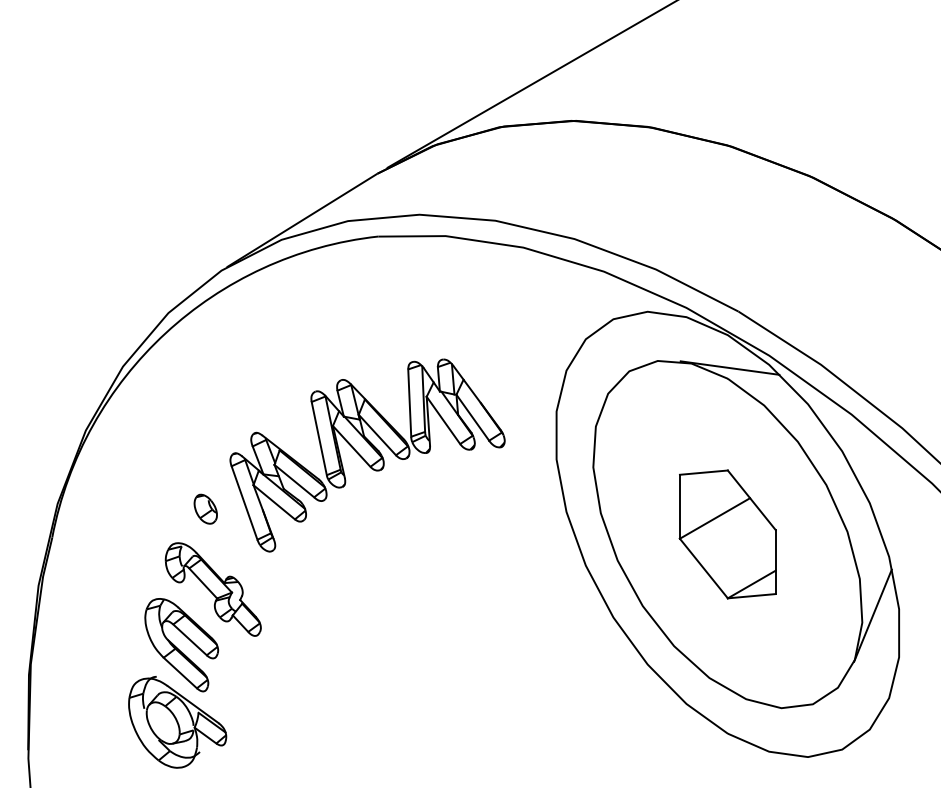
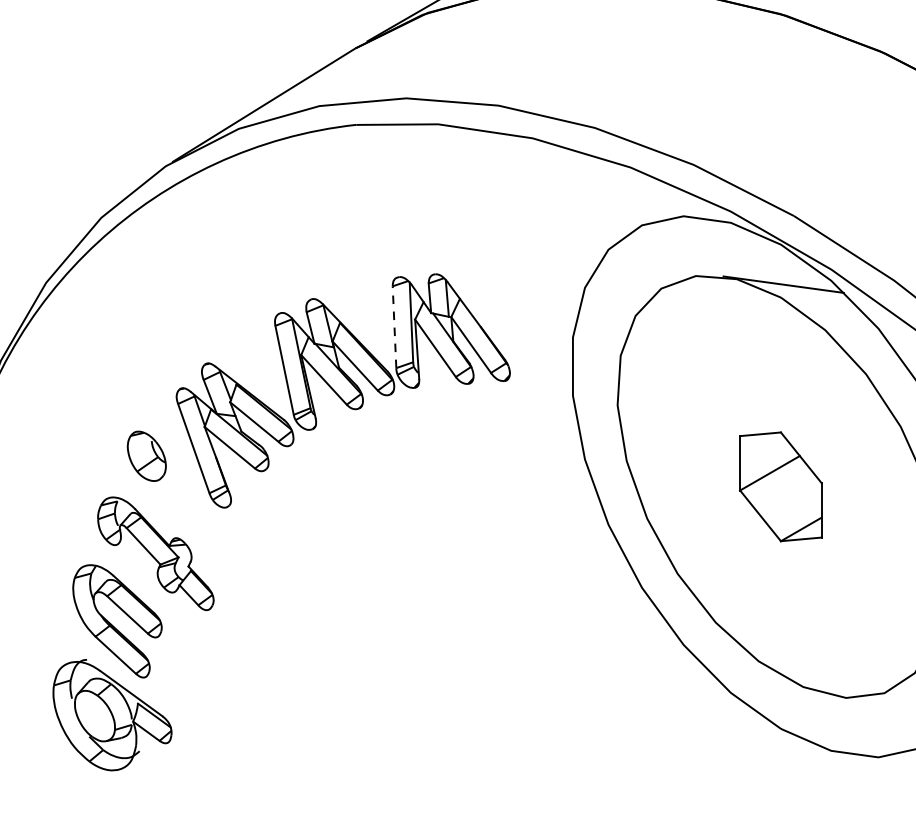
line: (409, 403) -> (394, 327), solid -> dashed
part: (205, 508) -> (146, 455), size x1.4
part: (727, 534) -> (780, 486), size x0.7

